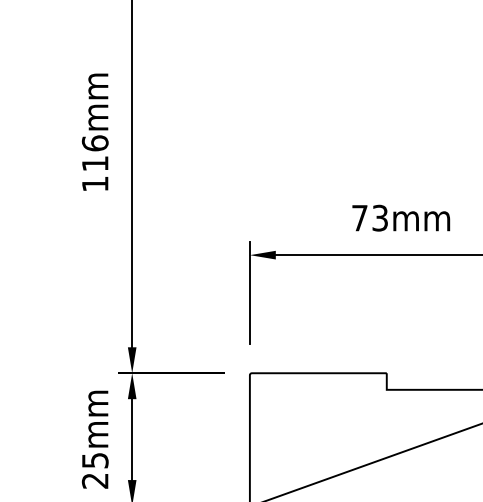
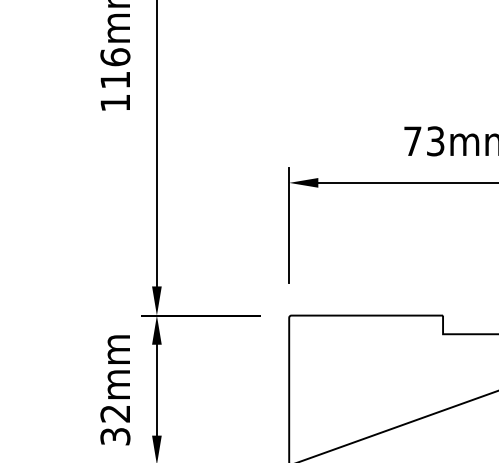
text: (94, 470) -> (114, 424), 25mm -> 32mm

